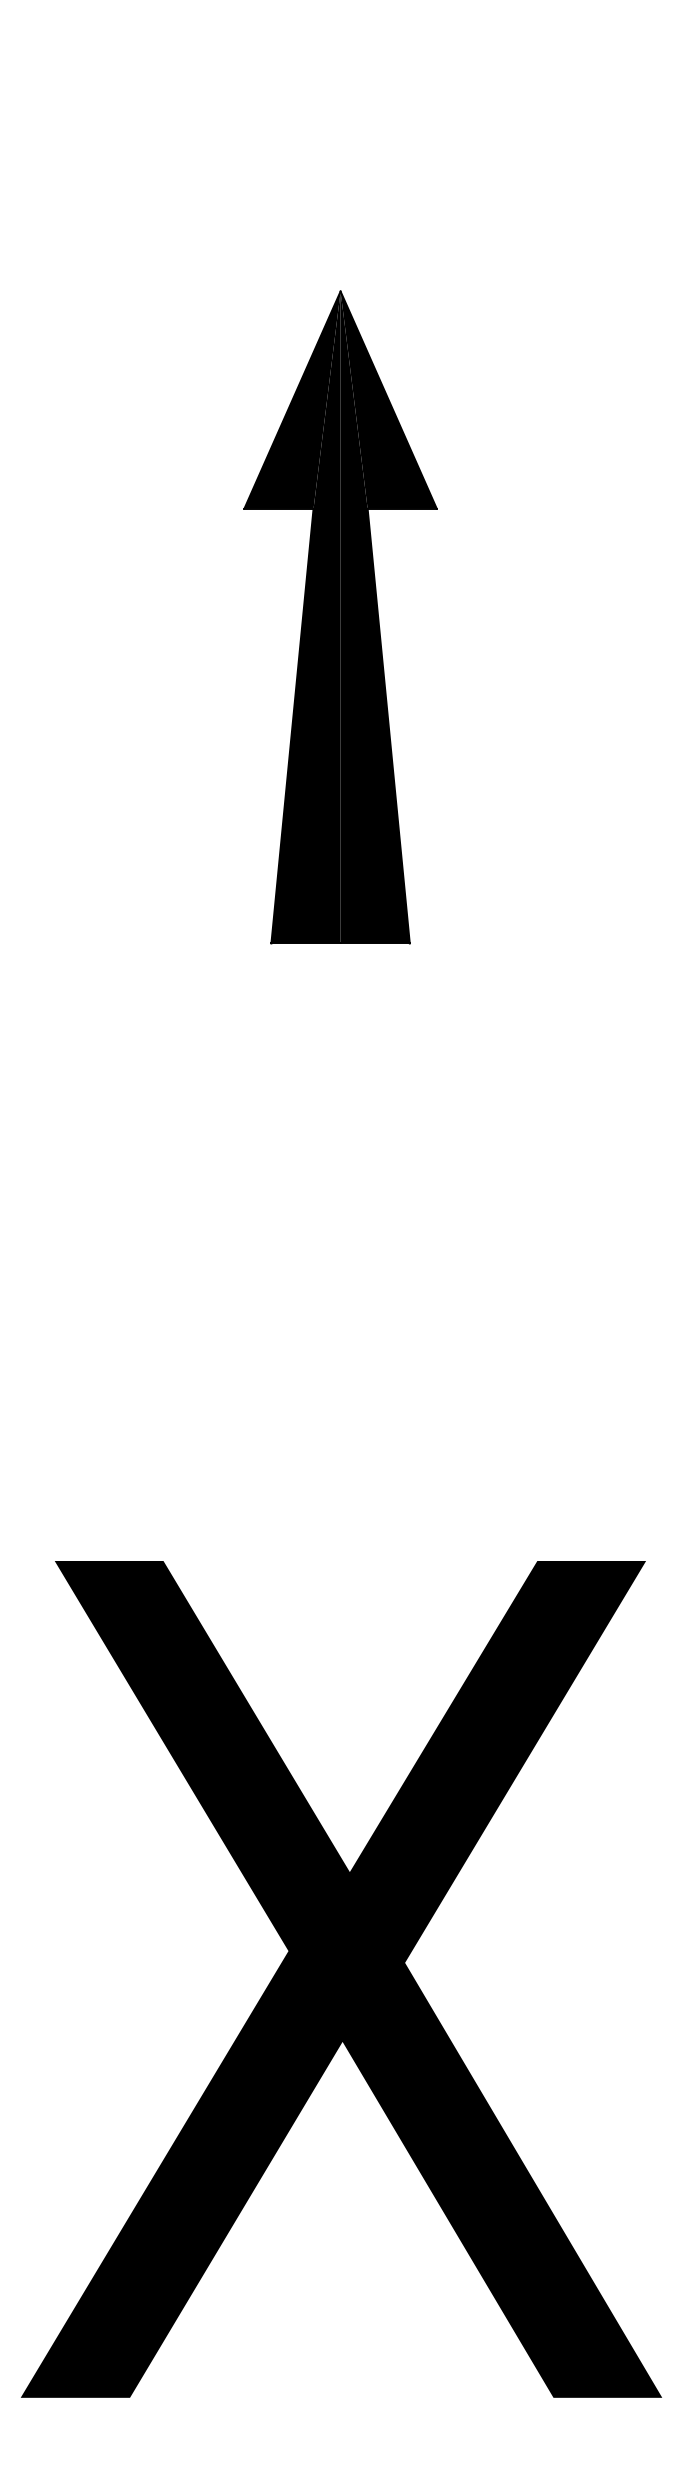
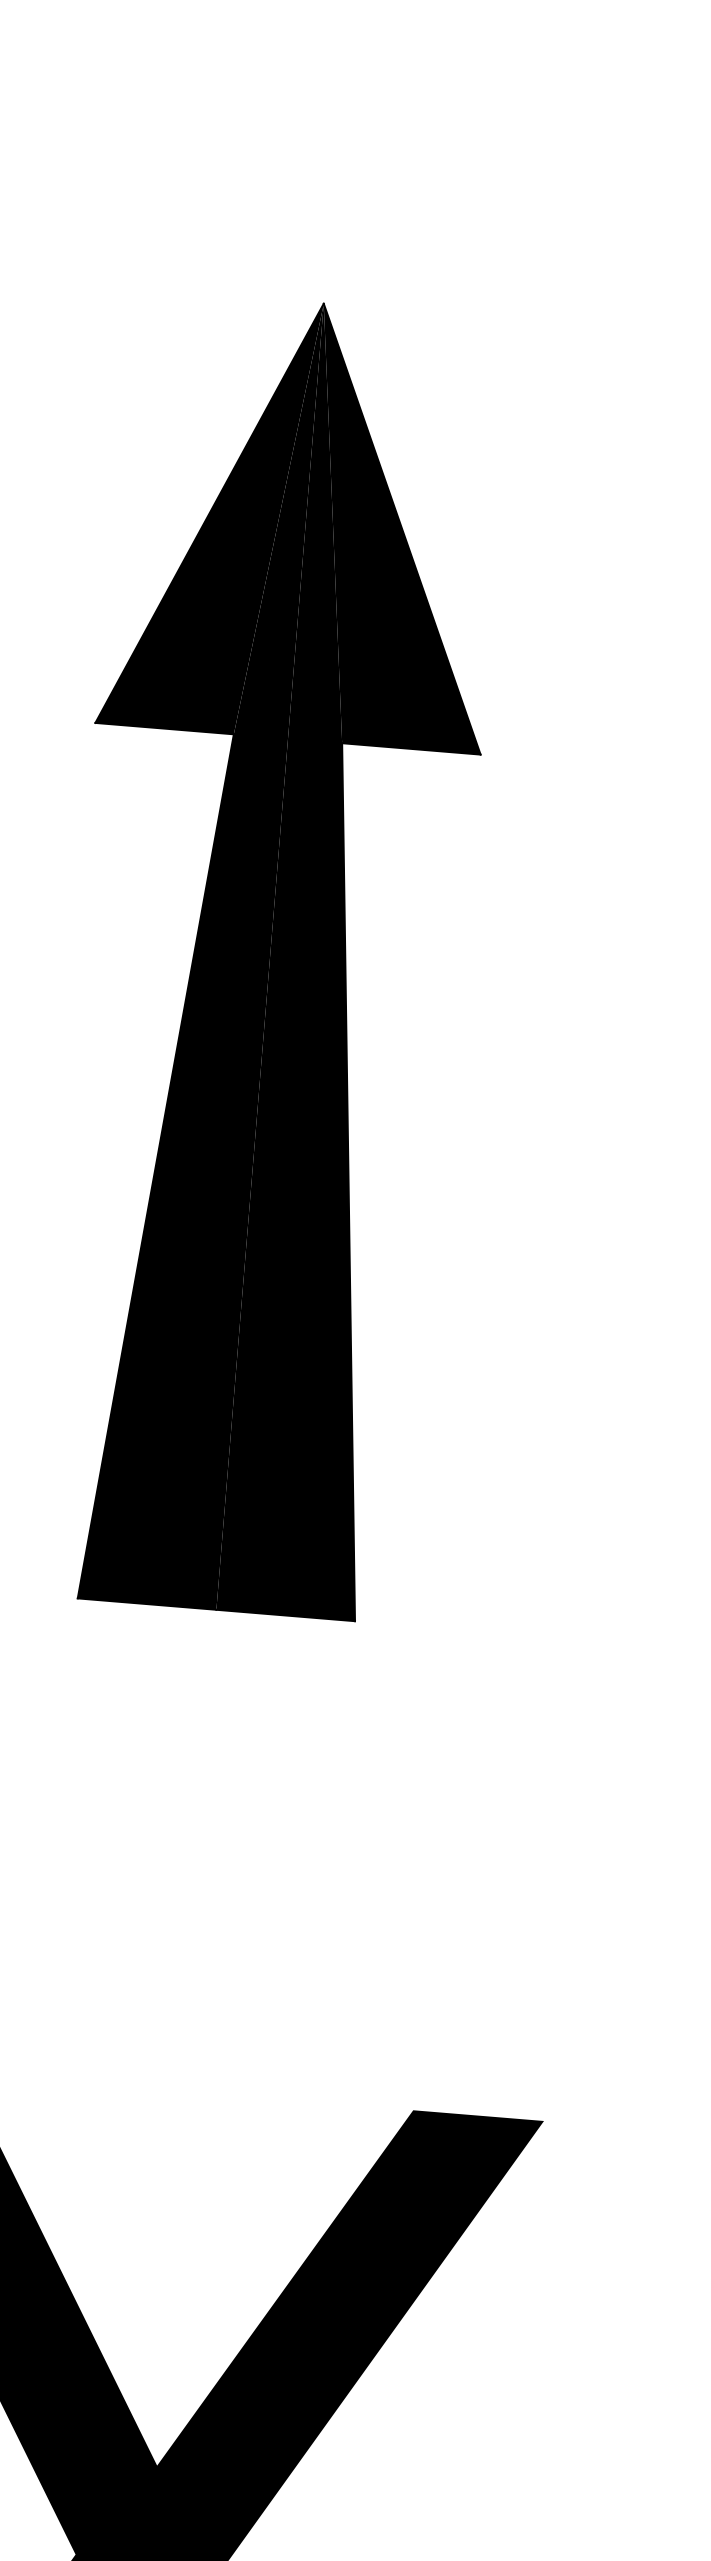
part: (340, 617) -> (269, 956), size x1.67

